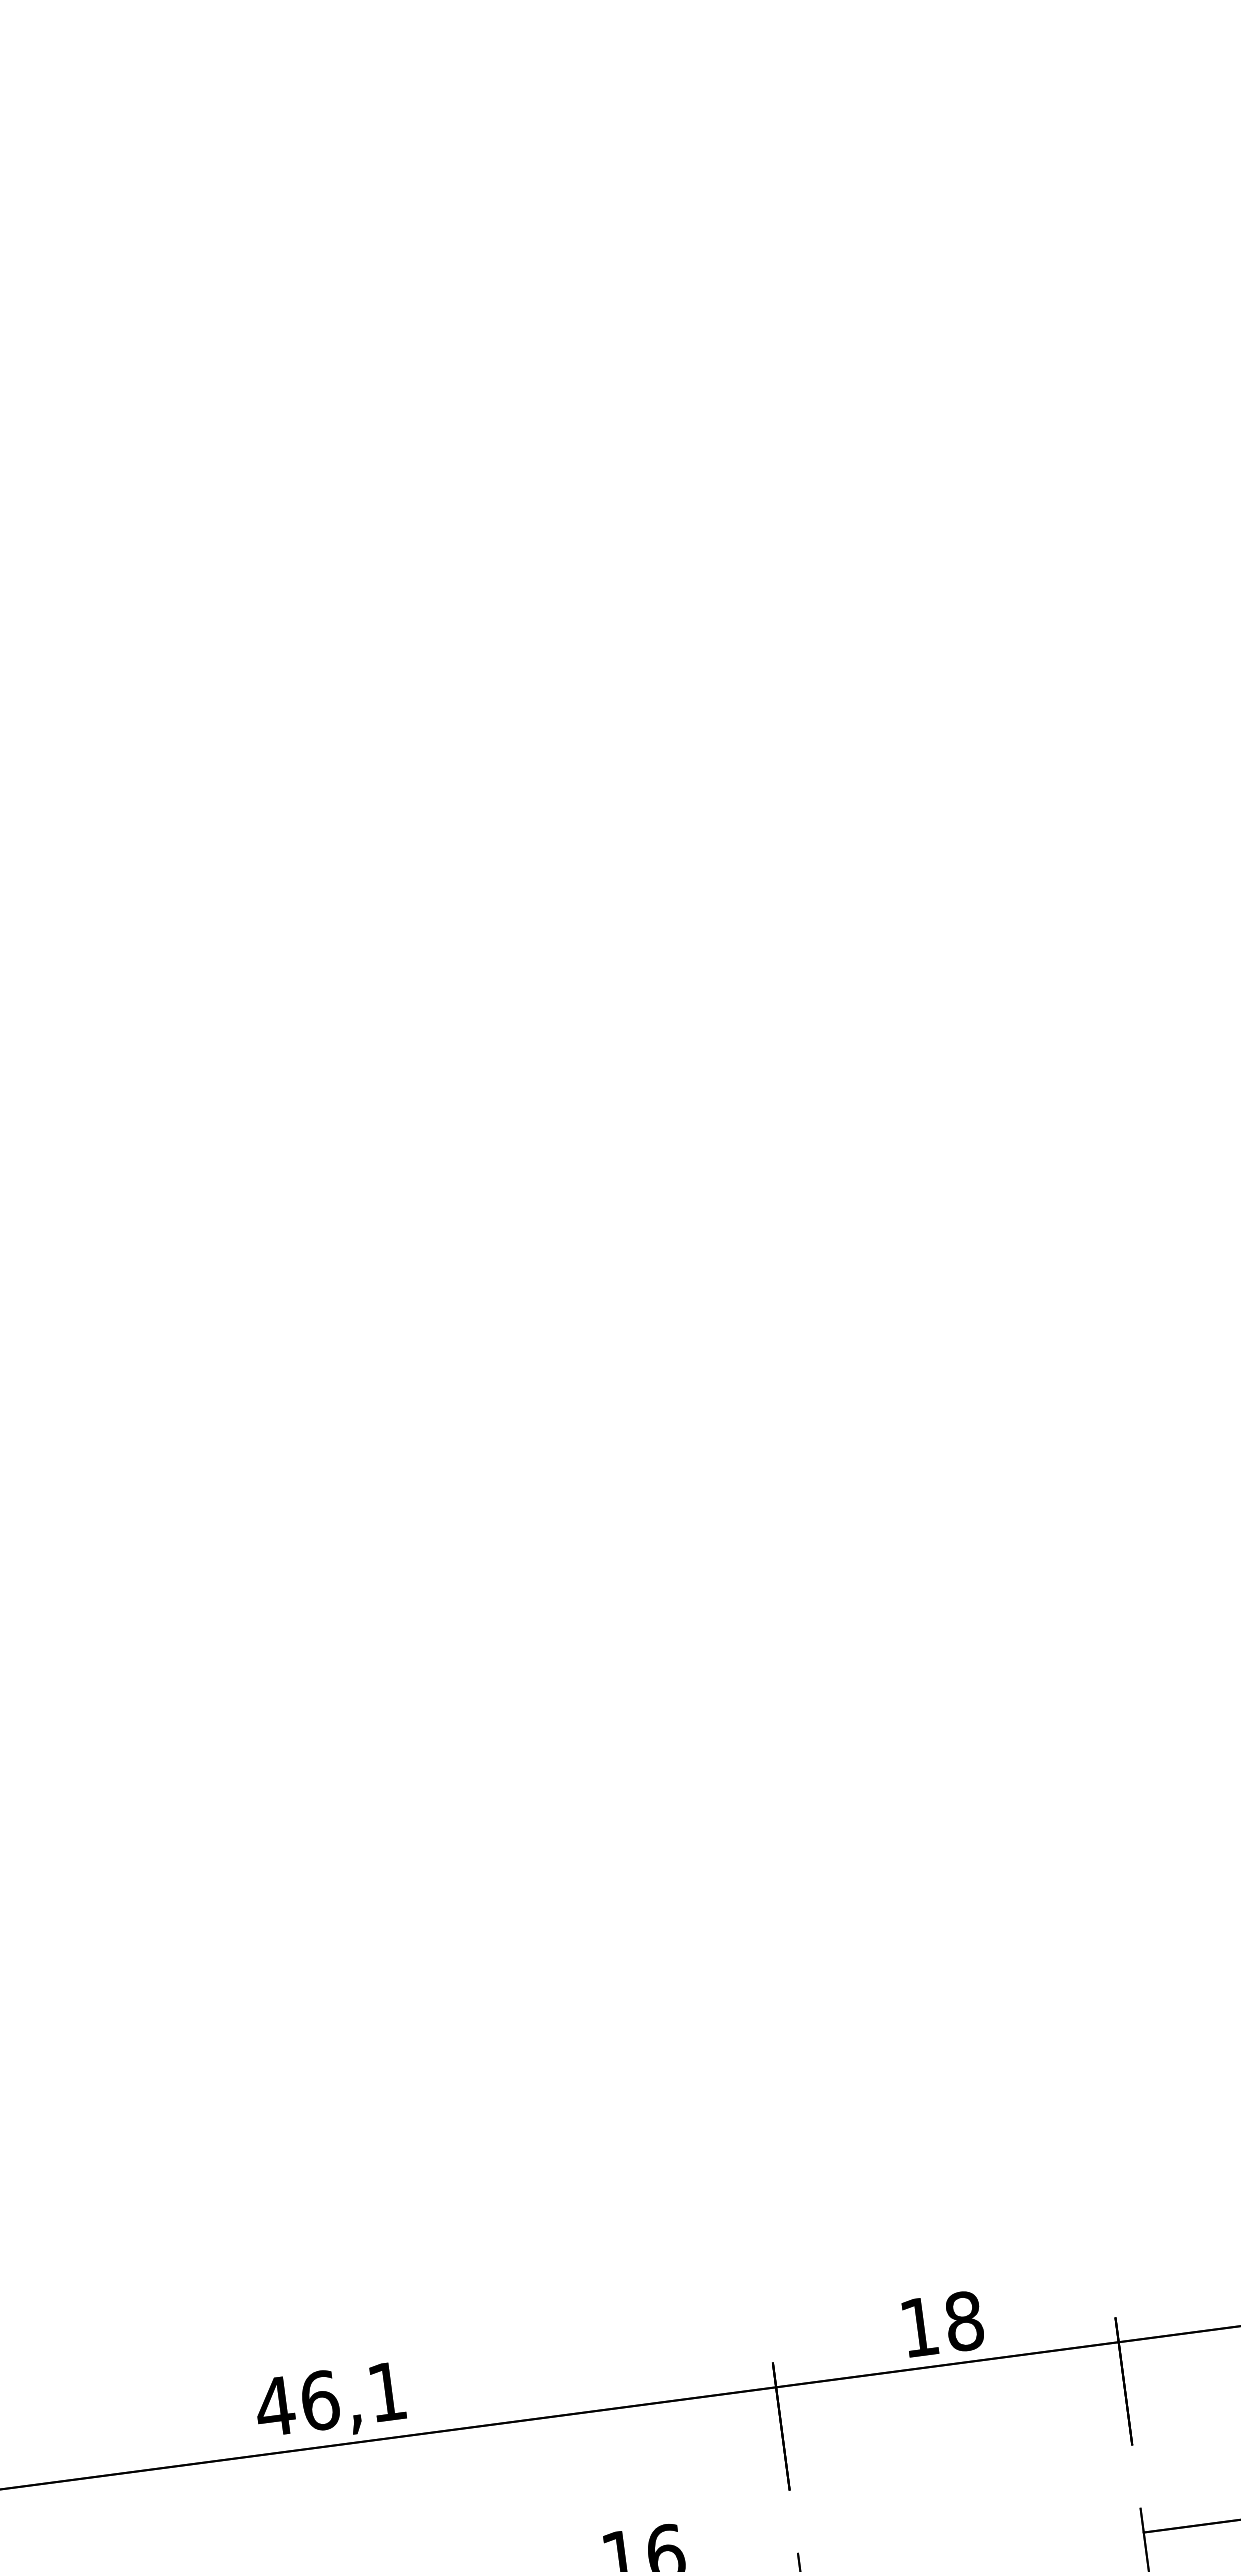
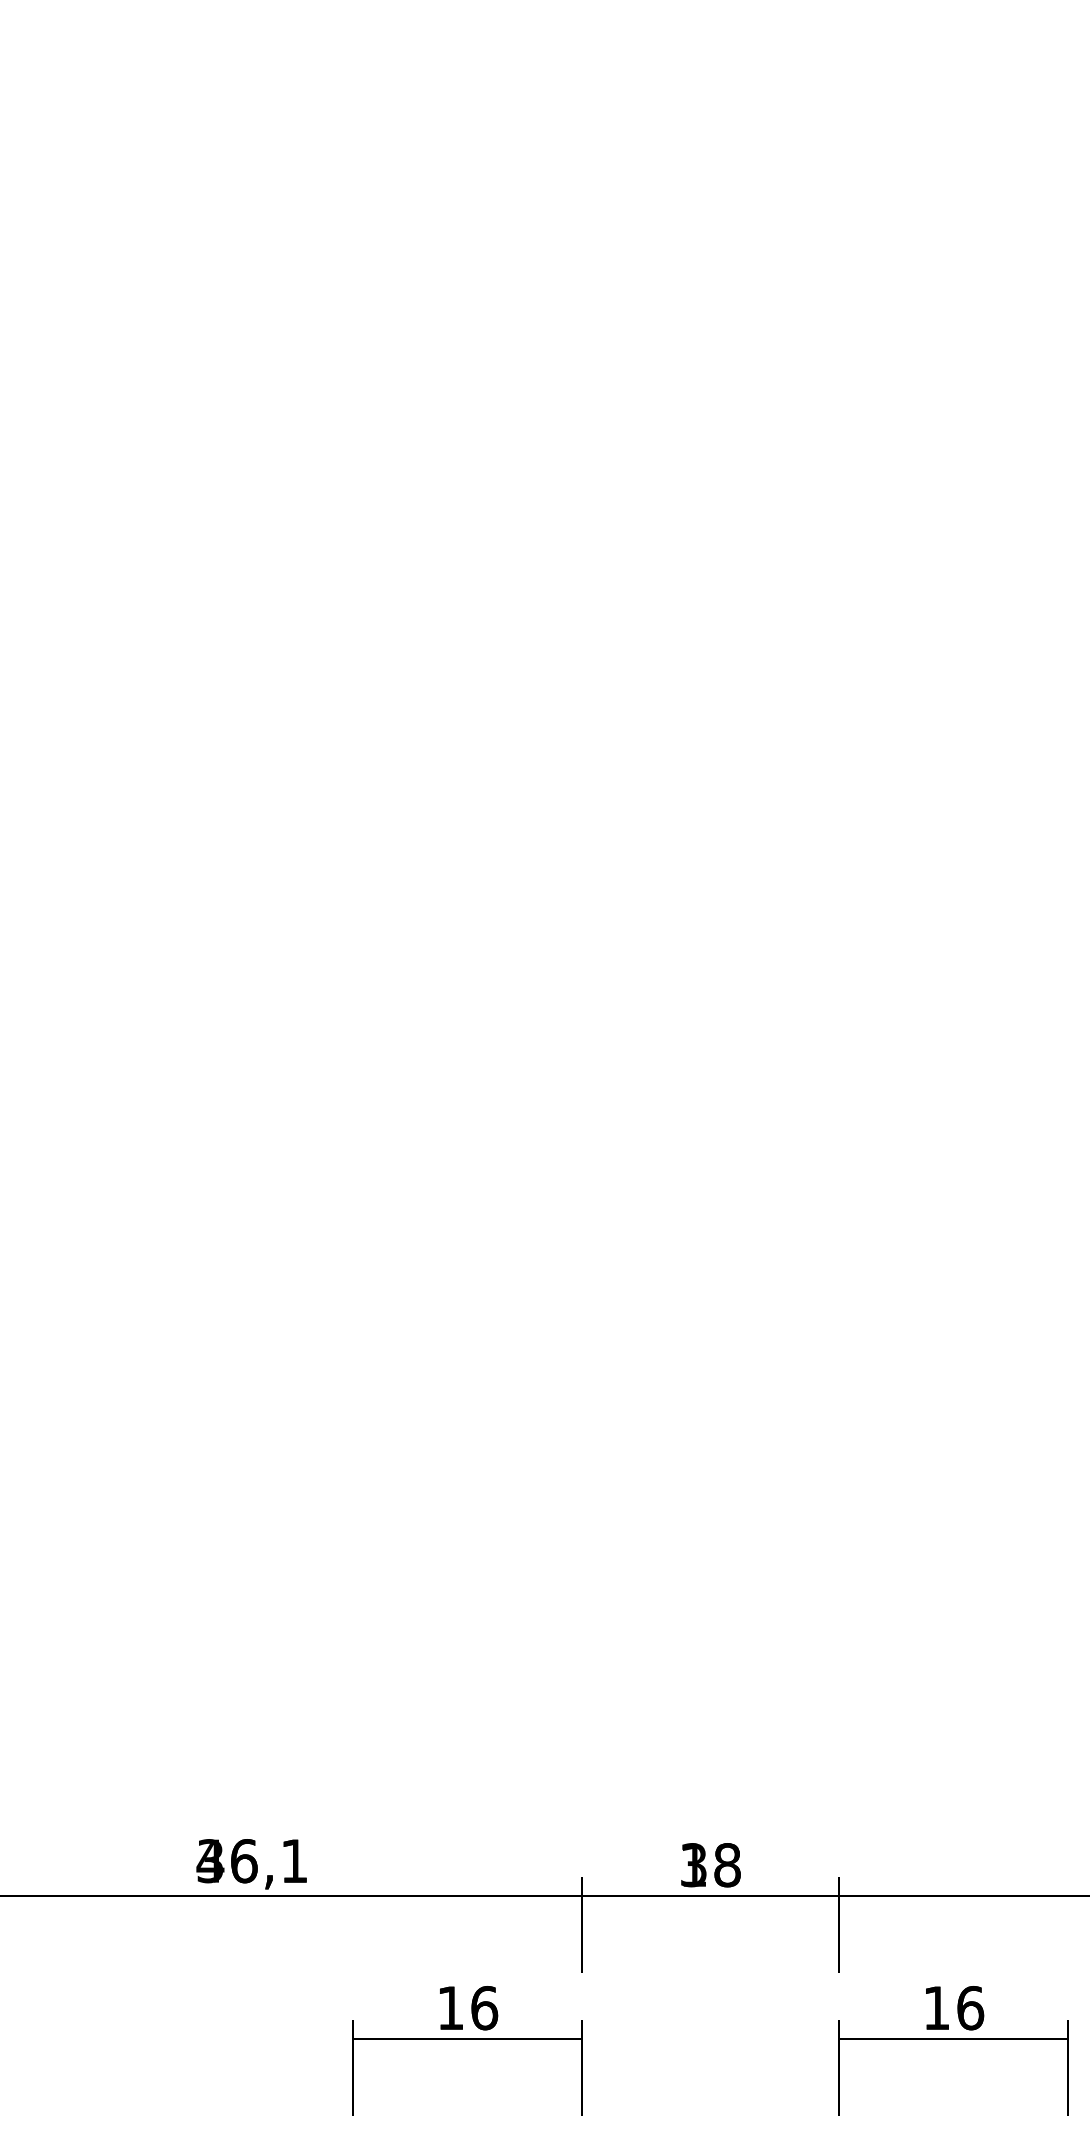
text: (919, 2327) -> (693, 1865), 18 -> 38
text: (275, 2407) -> (210, 1861), 46,1 -> 36,1

